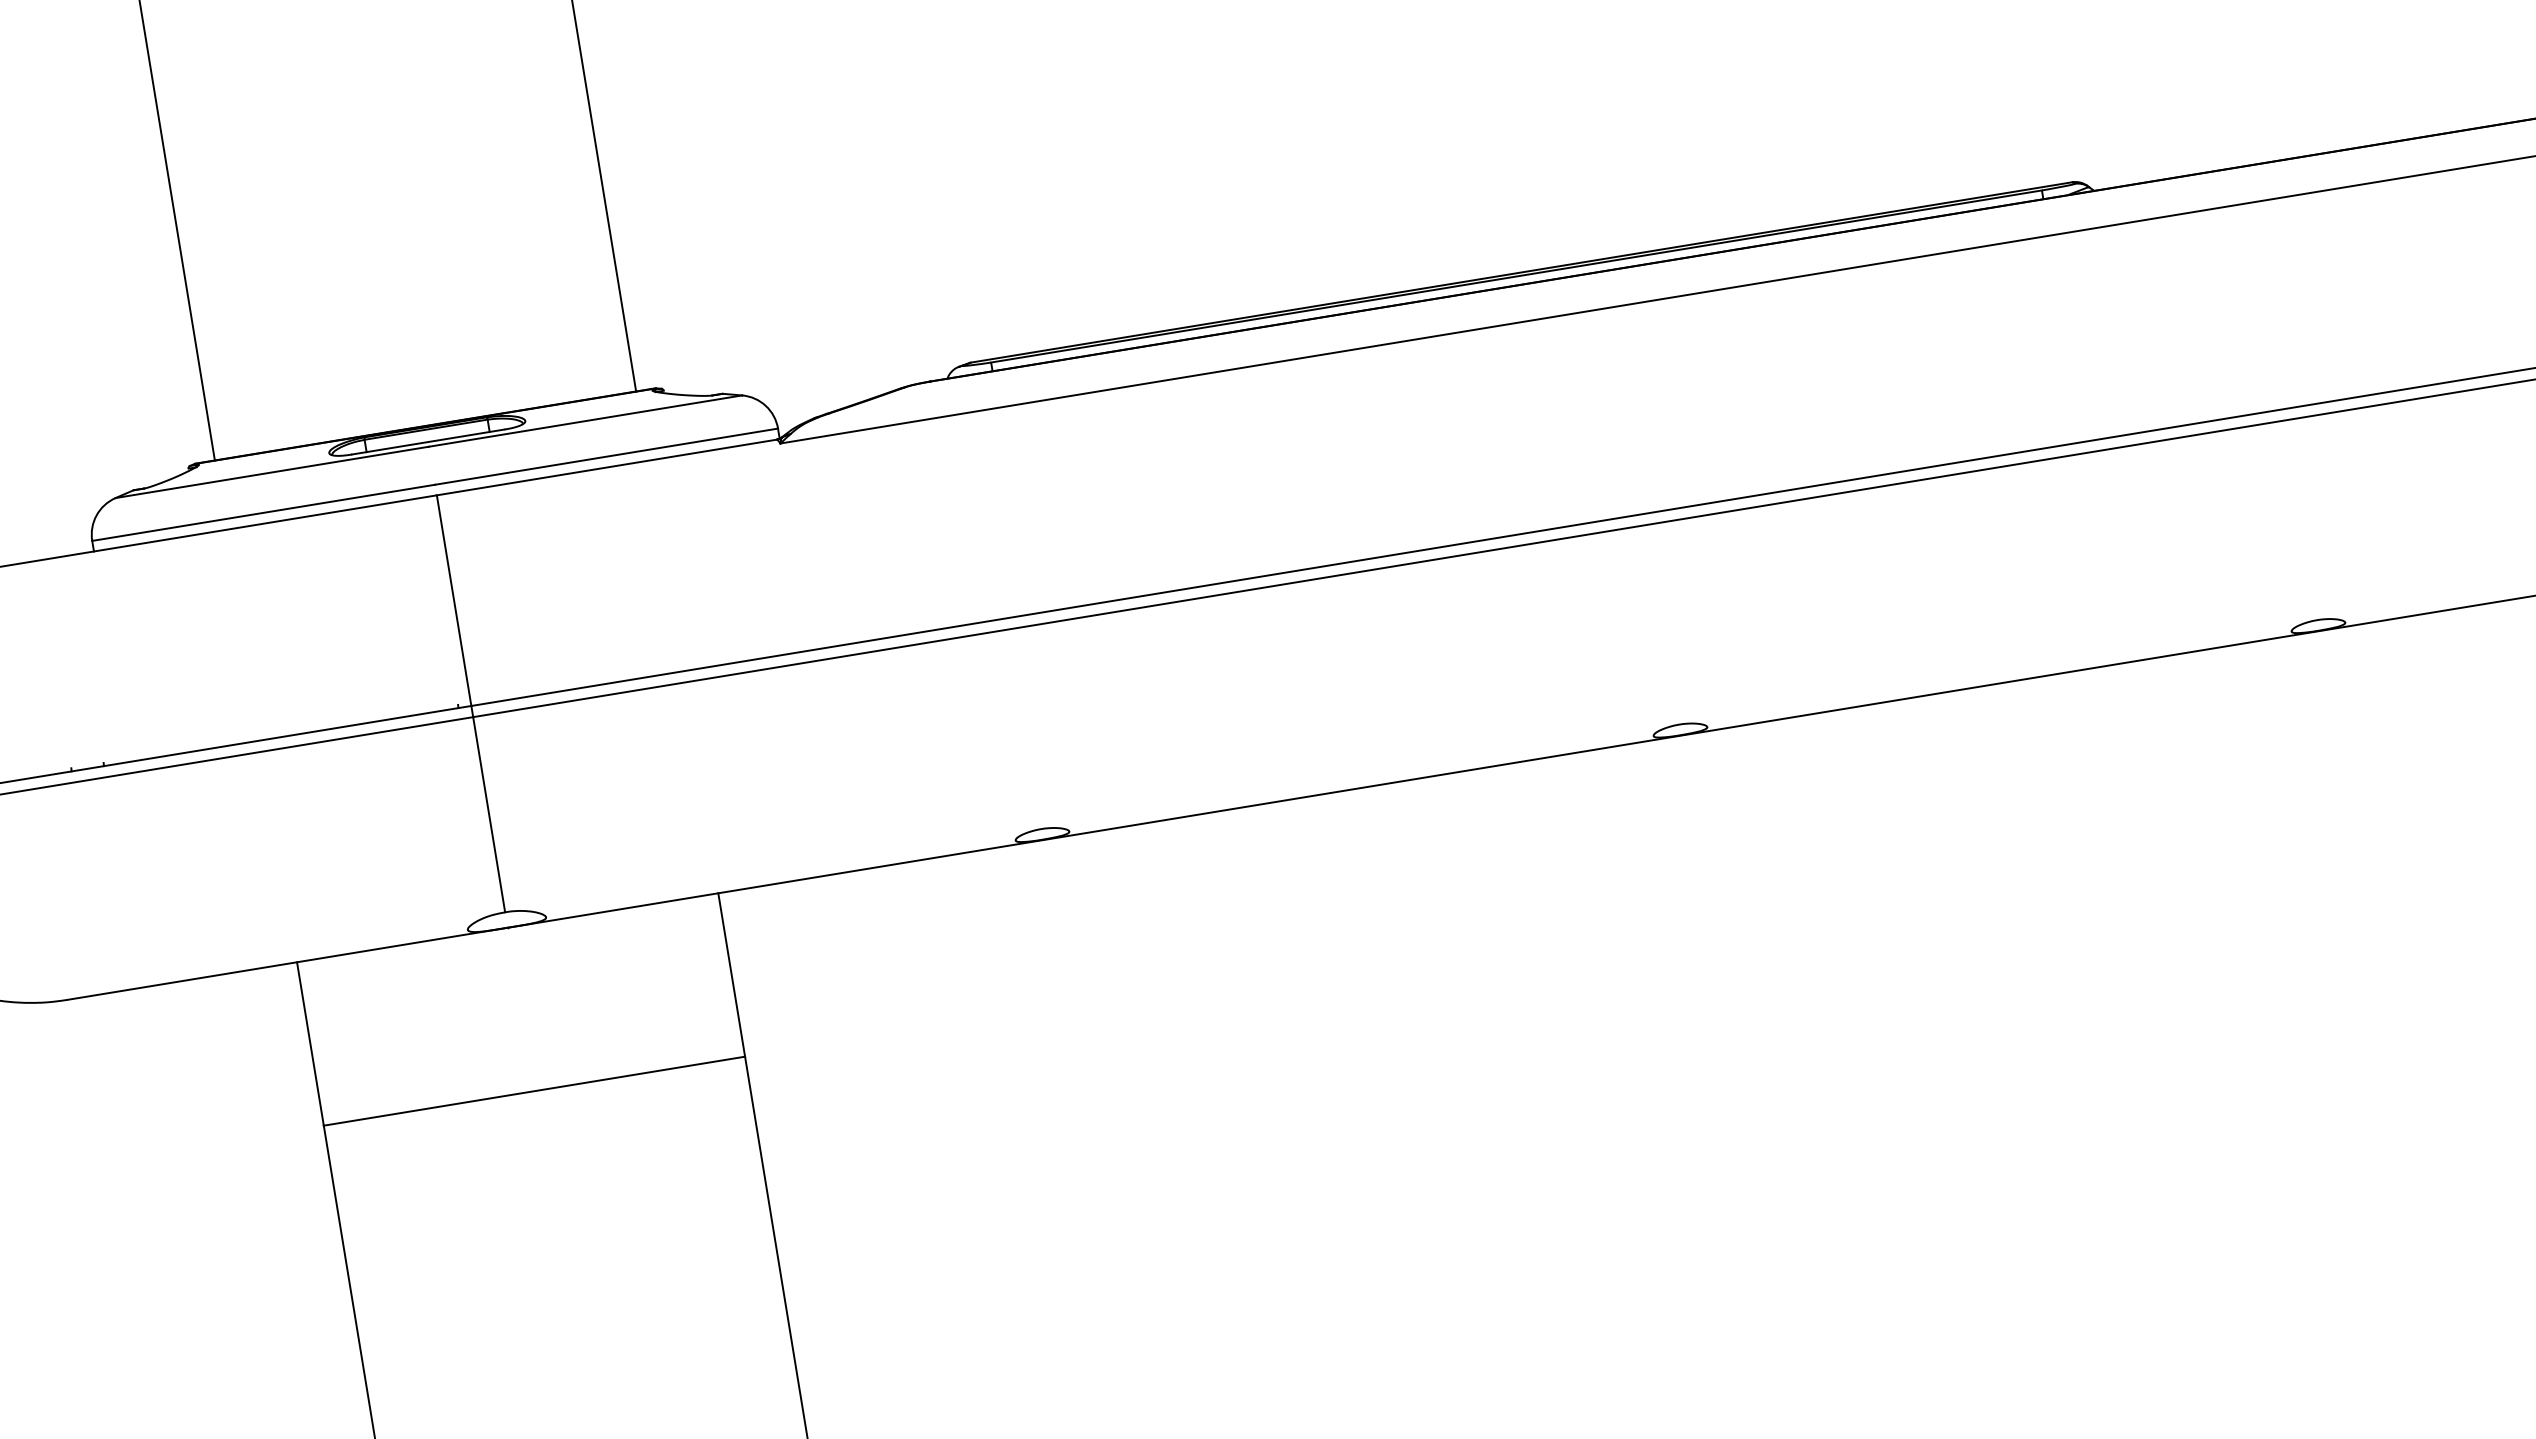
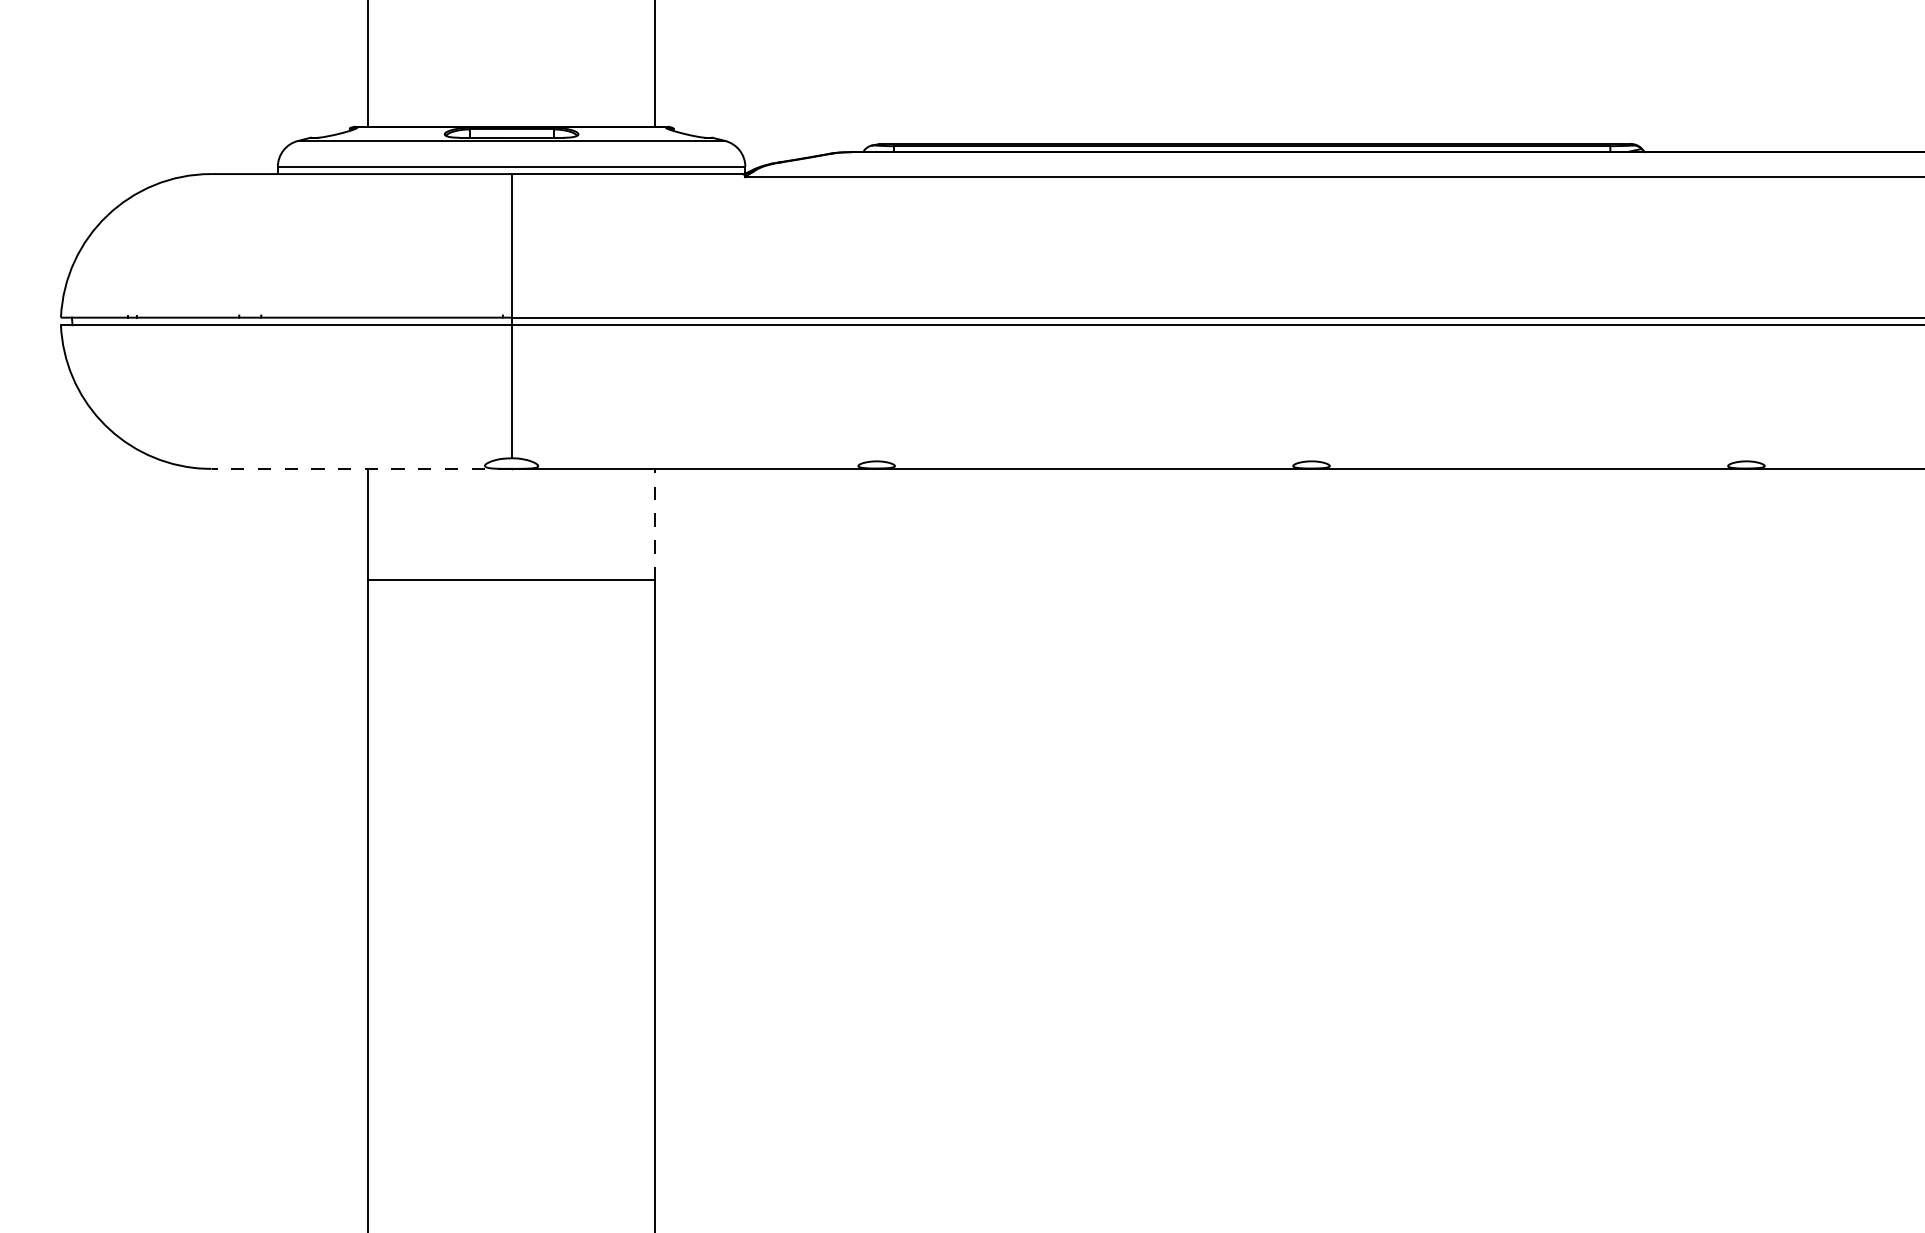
line: (287, 963) -> (361, 468), solid -> dashed
line: (732, 974) -> (655, 524), solid -> dashed

